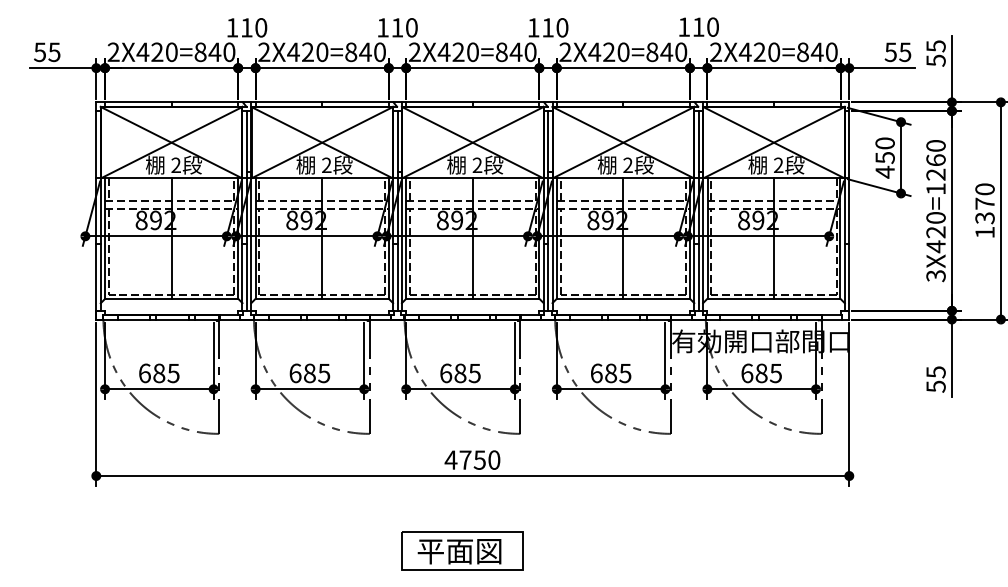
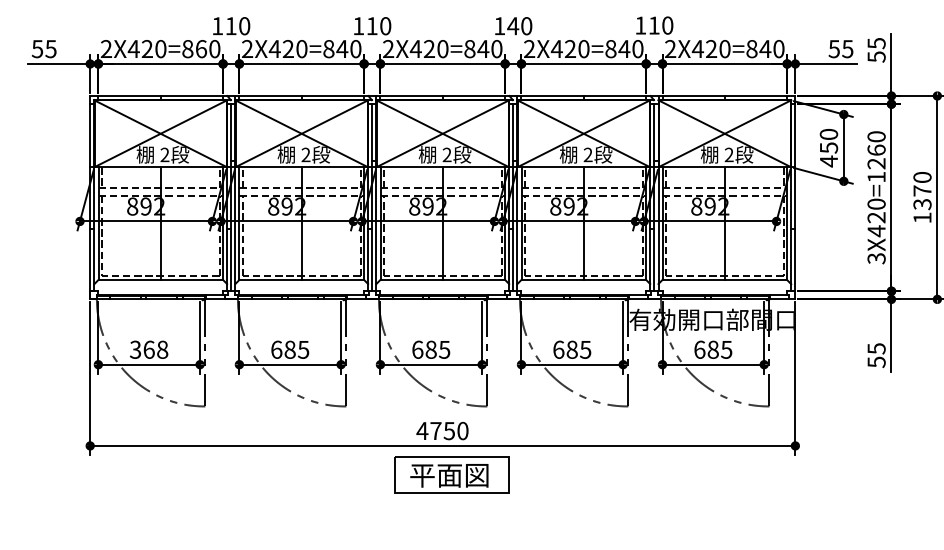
text: (548, 28) -> (513, 26), 110 -> 140
text: (215, 52) -> (201, 49), 2X420=840 -> 2X420=860
text: (158, 373) -> (148, 349), 685 -> 368
part: (461, 550) -> (451, 474), moved

